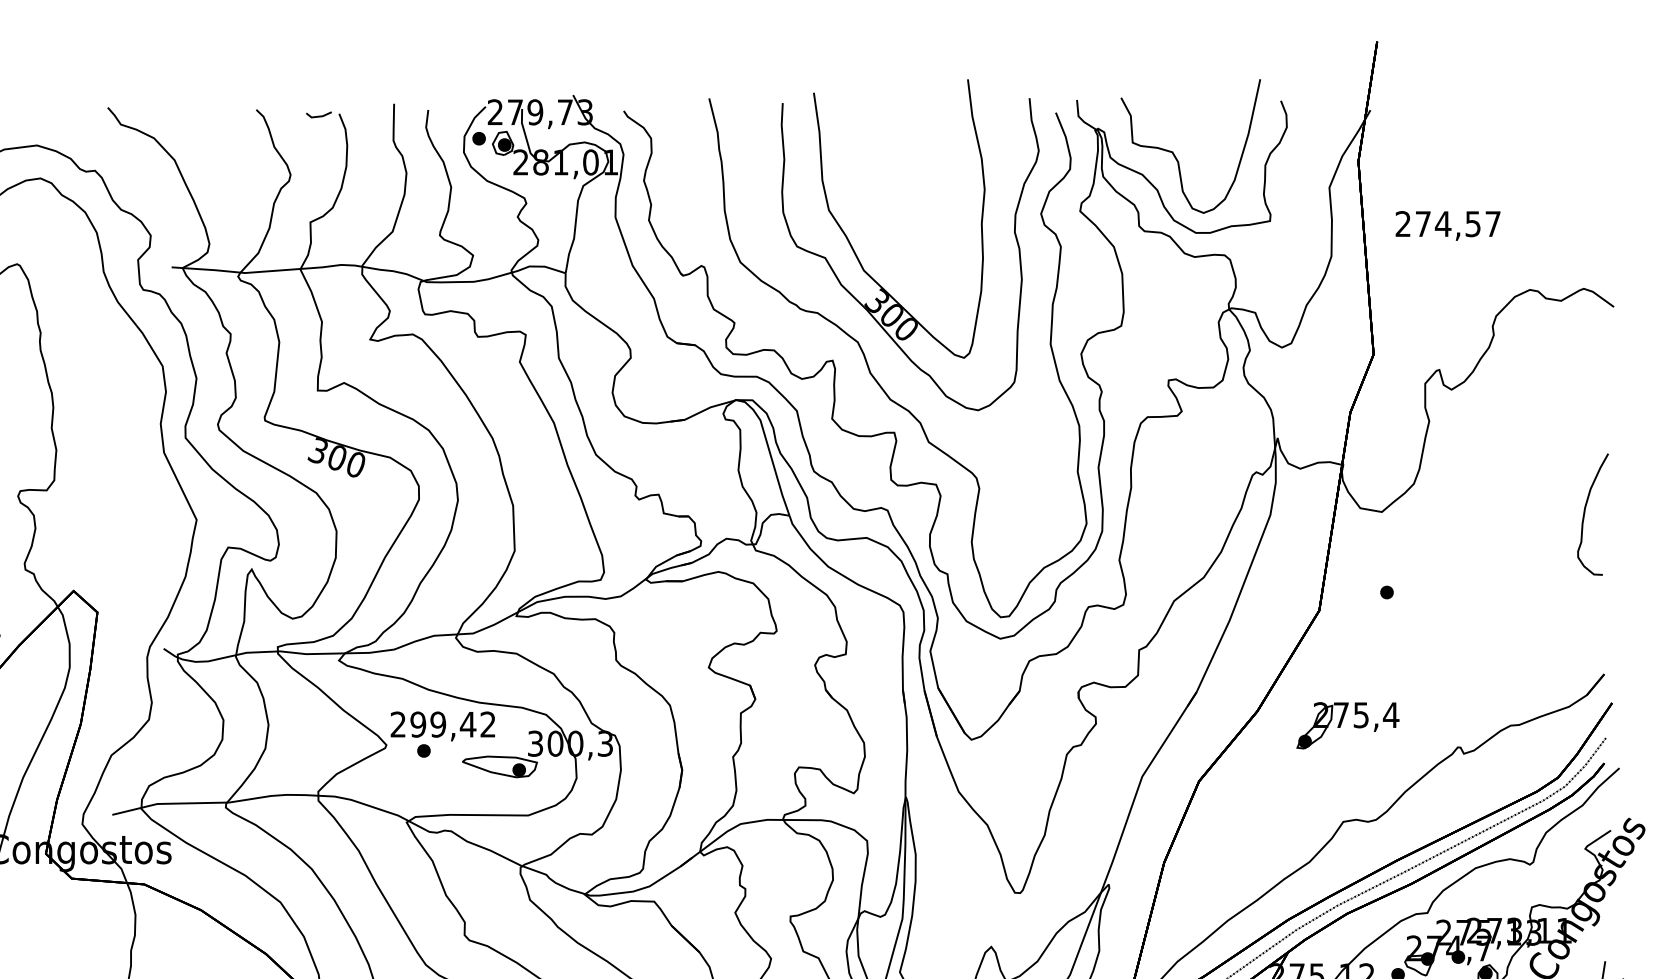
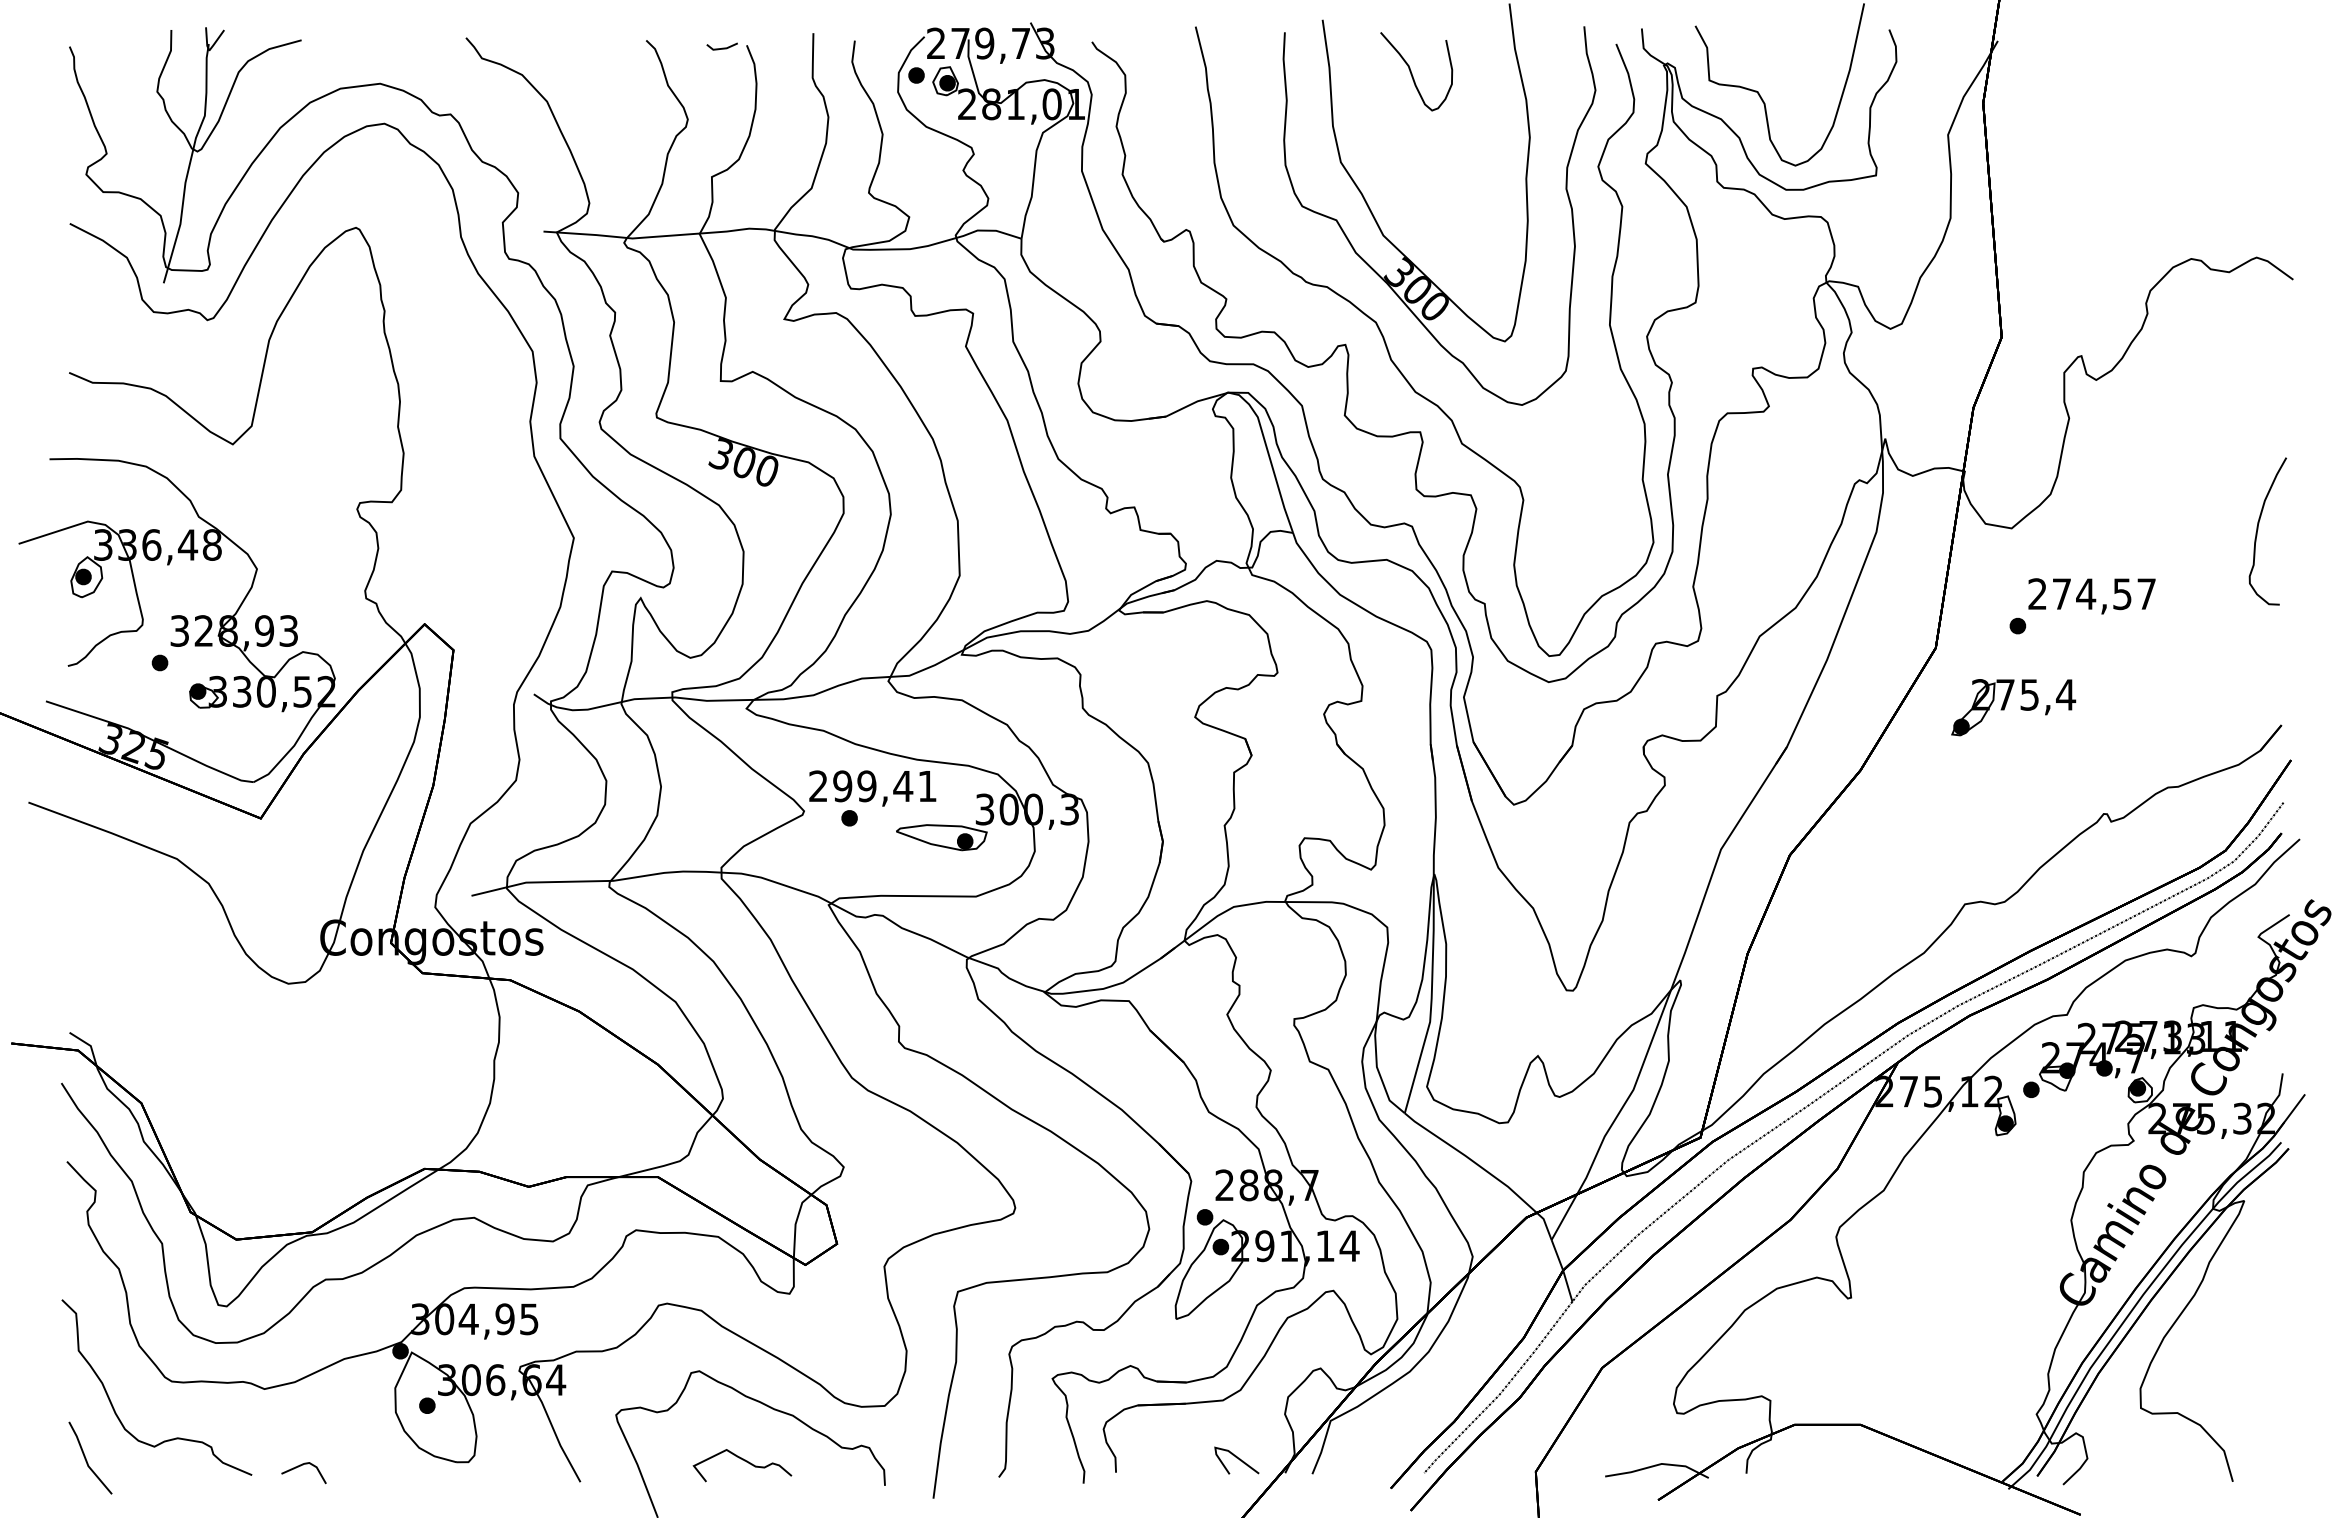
part: (891, 135) -> (1416, 71), added
text: (1447, 226) -> (2091, 596), moved
text: (488, 723) -> (927, 785), 299,42 -> 299,41
part: (1353, 725) -> (2020, 707), moved

